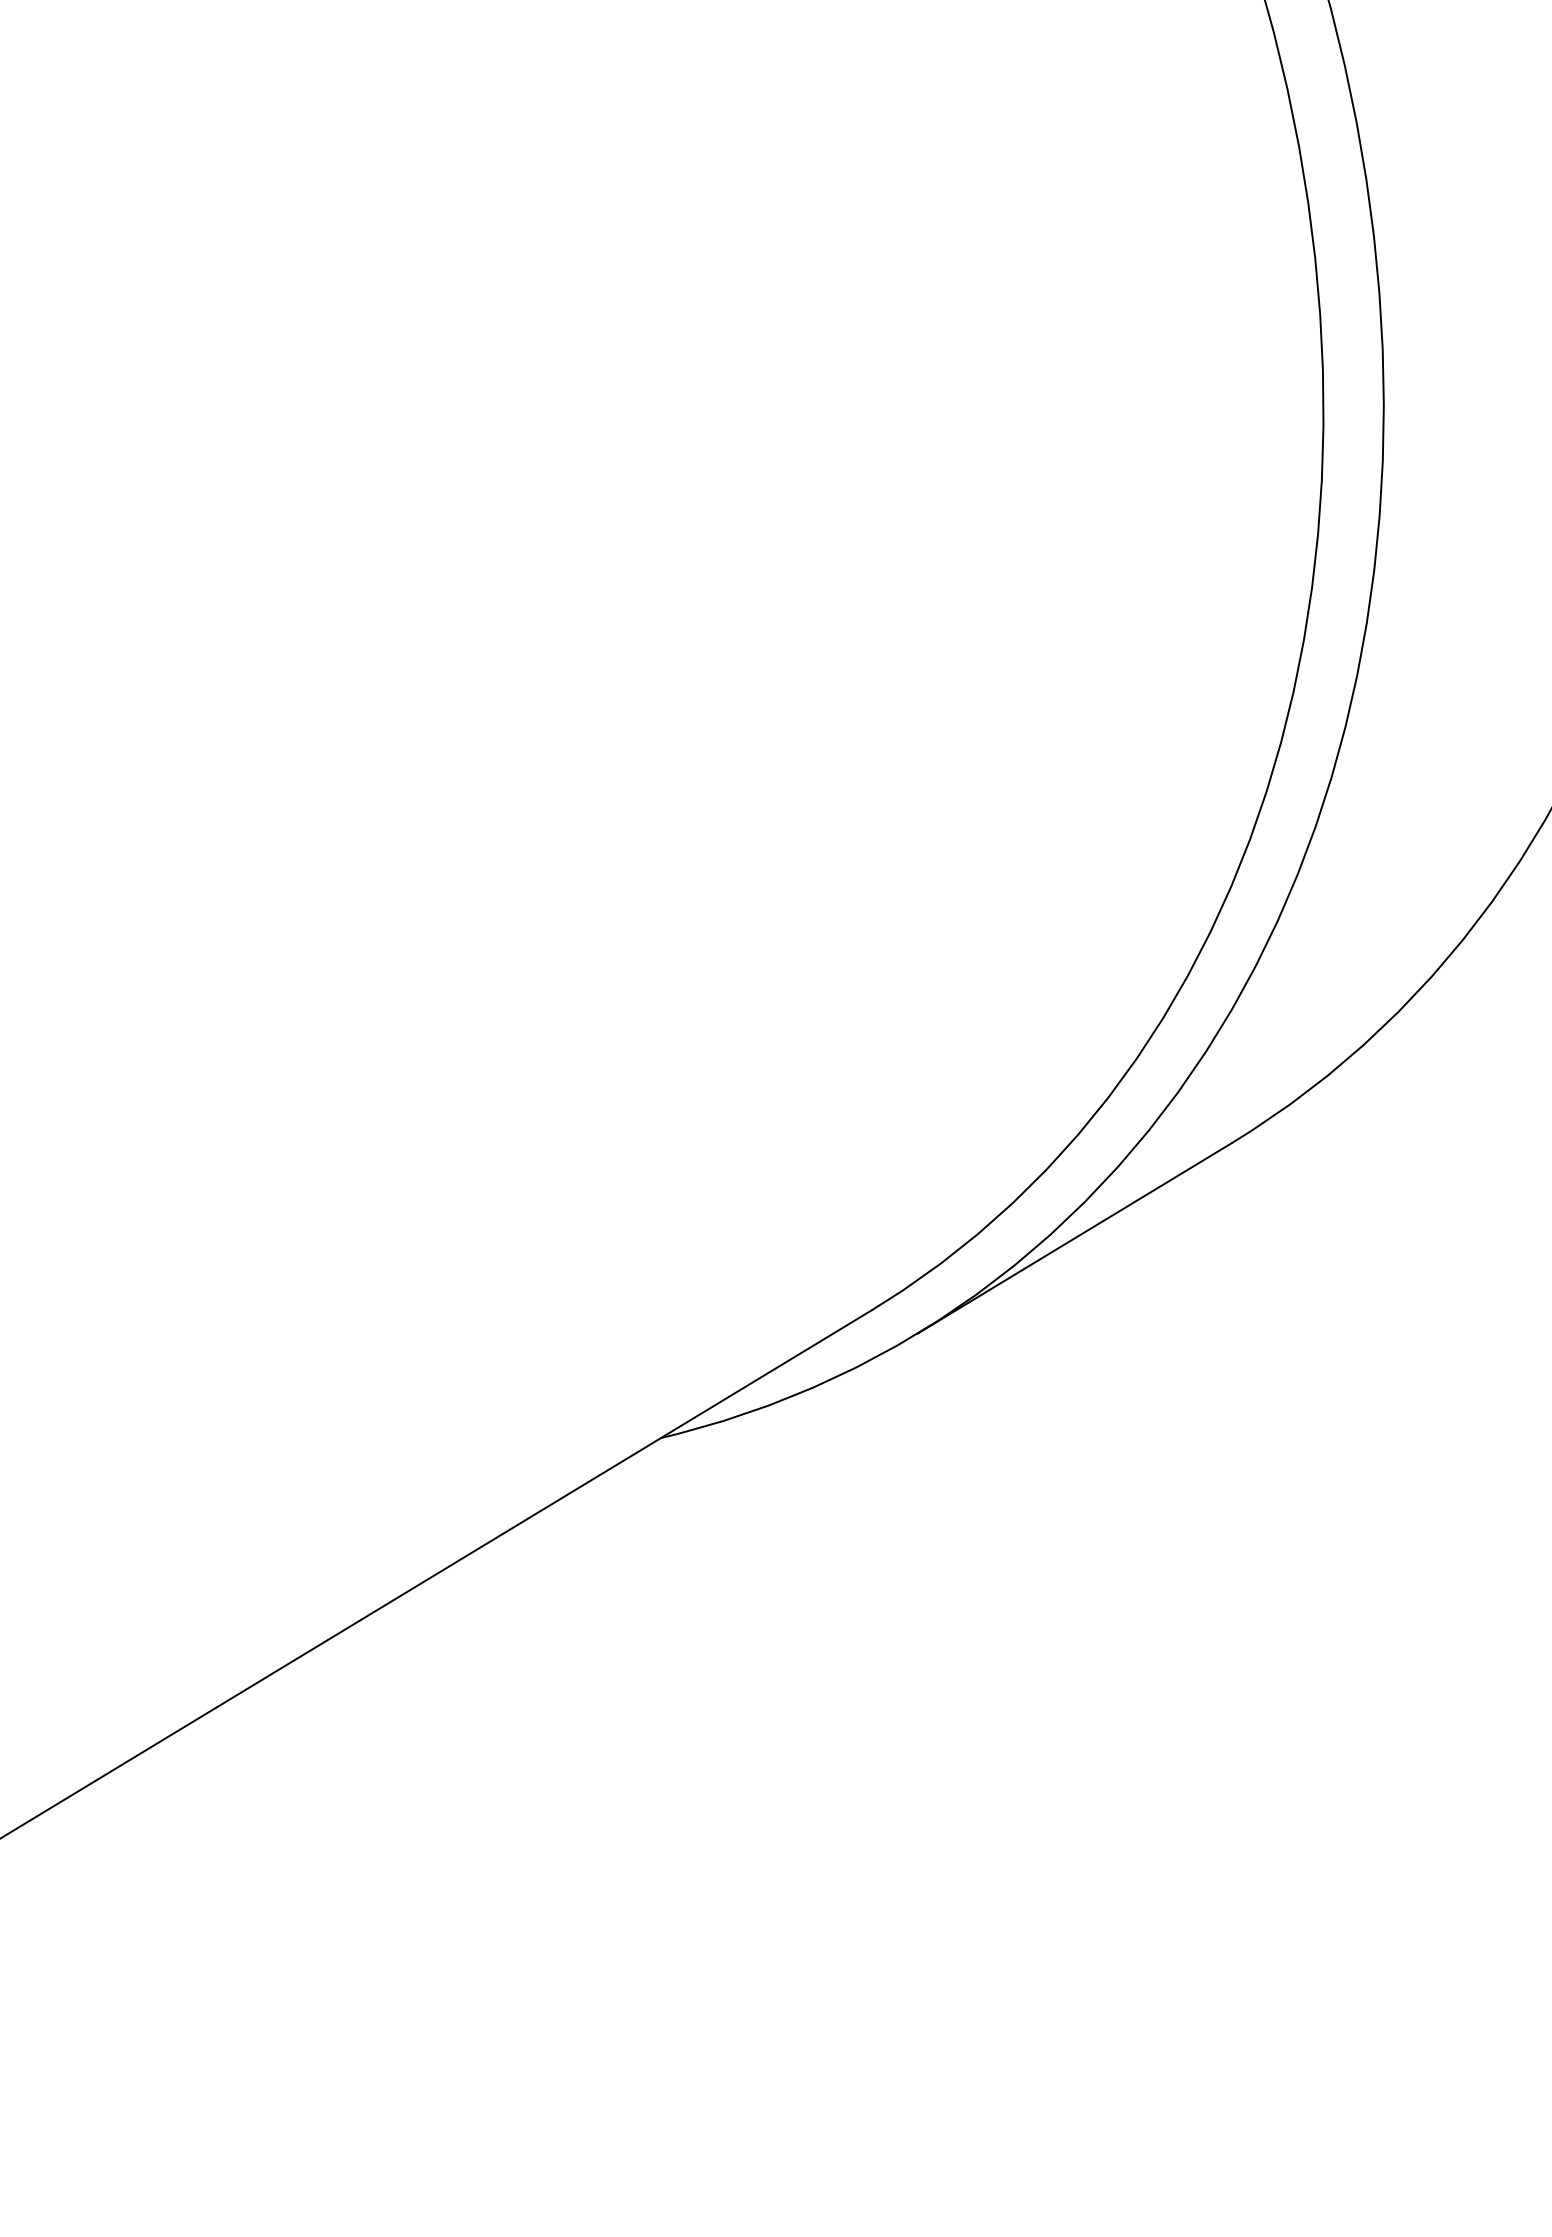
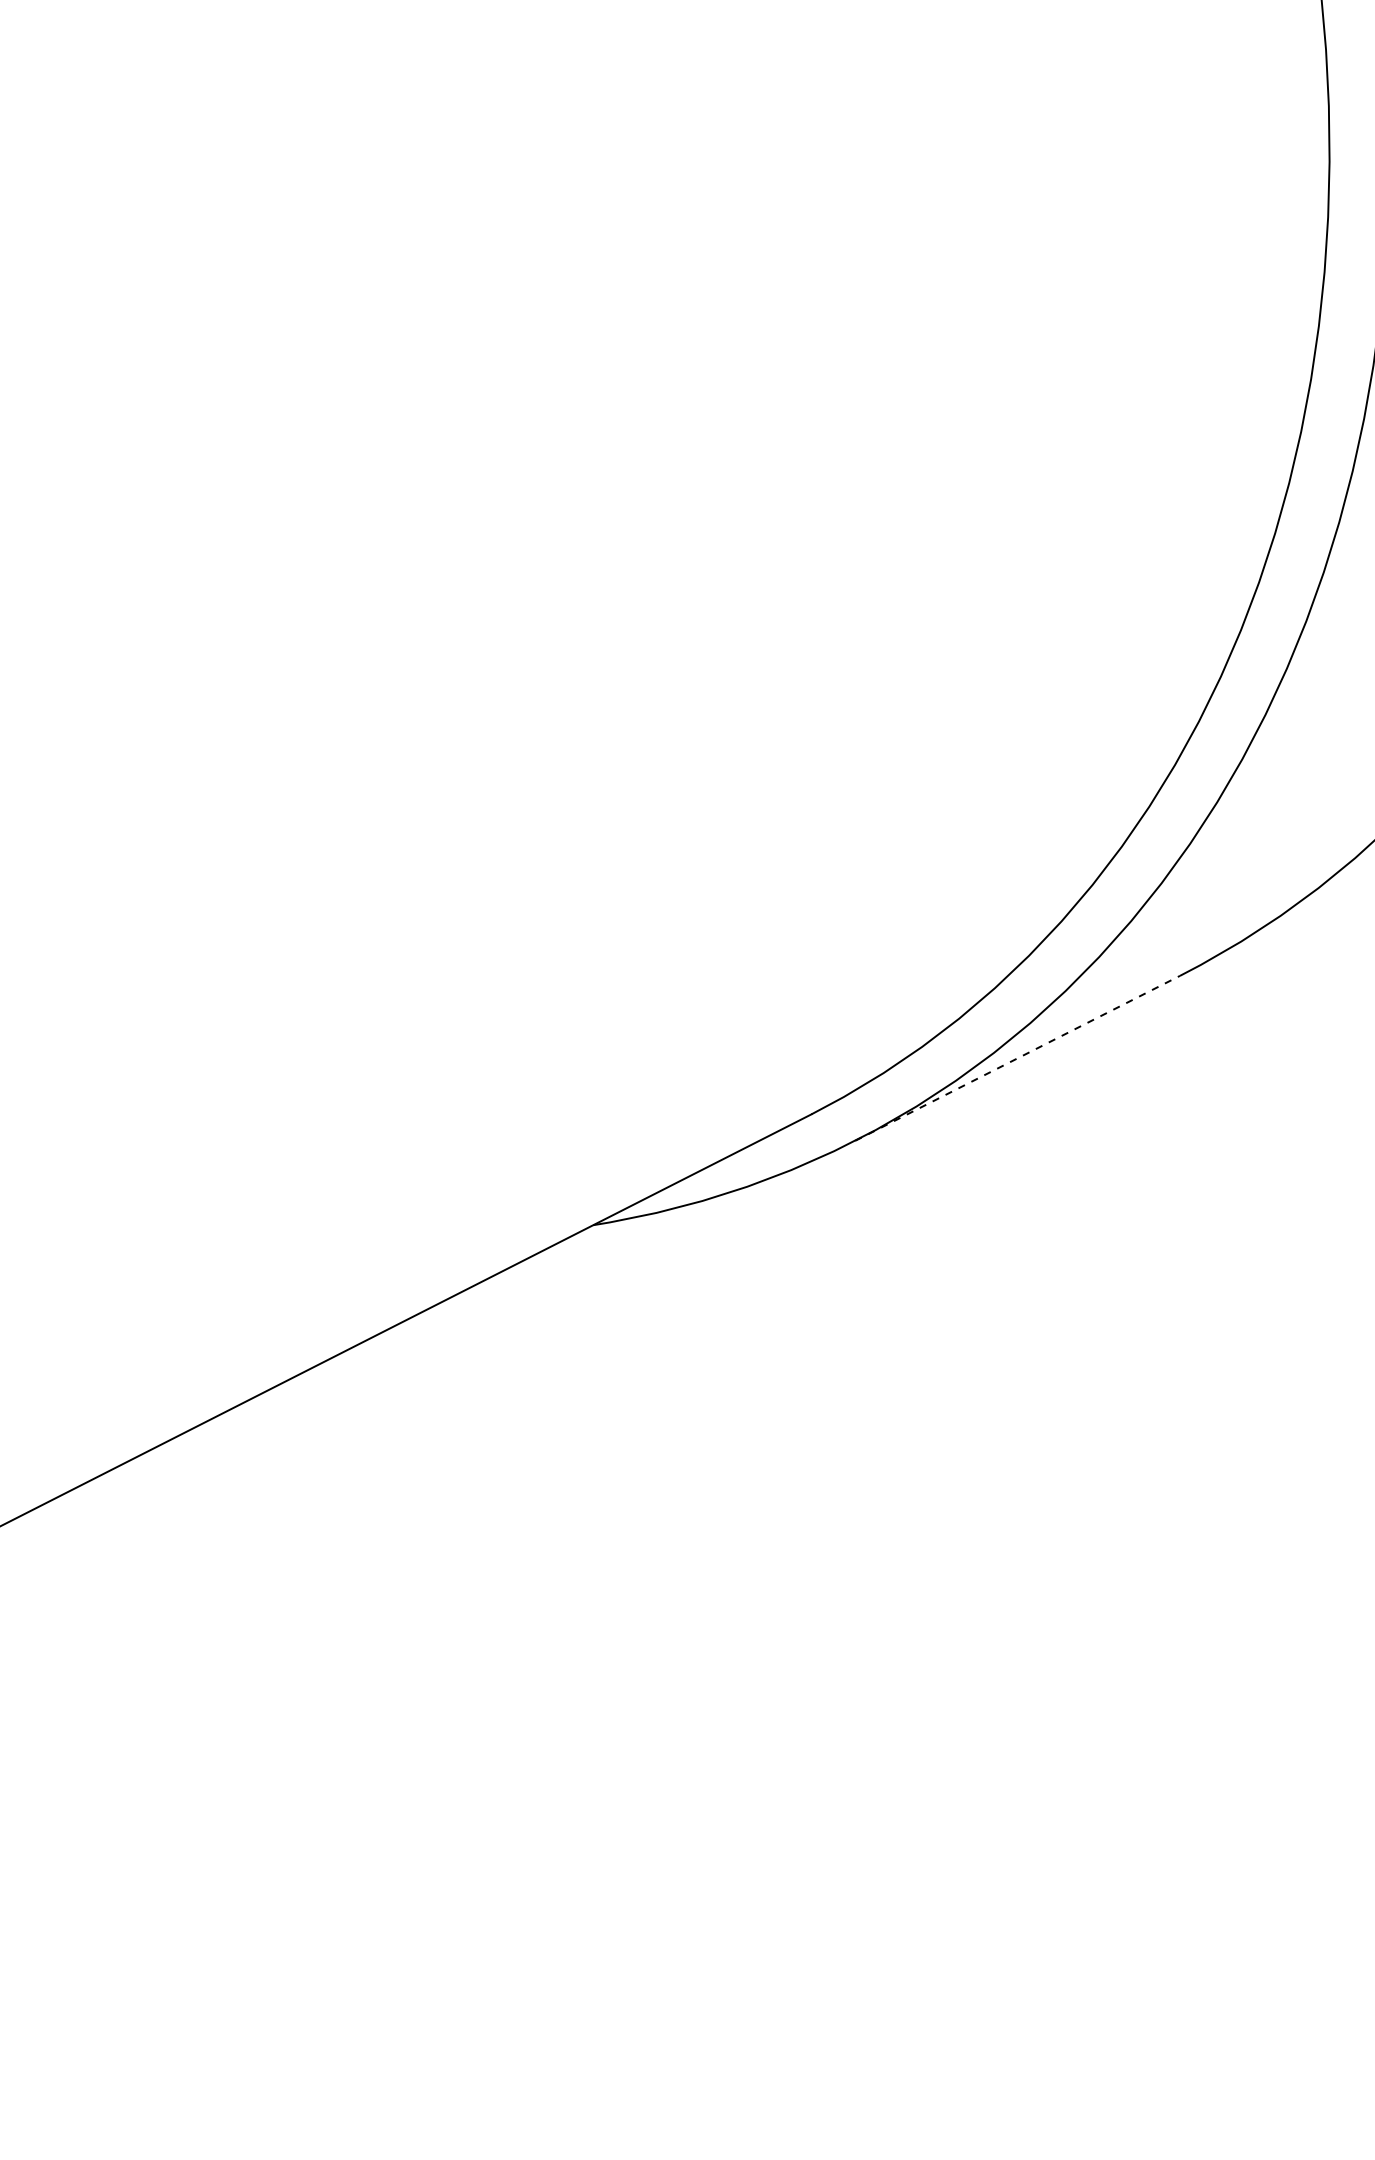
line: (1075, 1238) -> (1018, 1058), solid -> dashed

